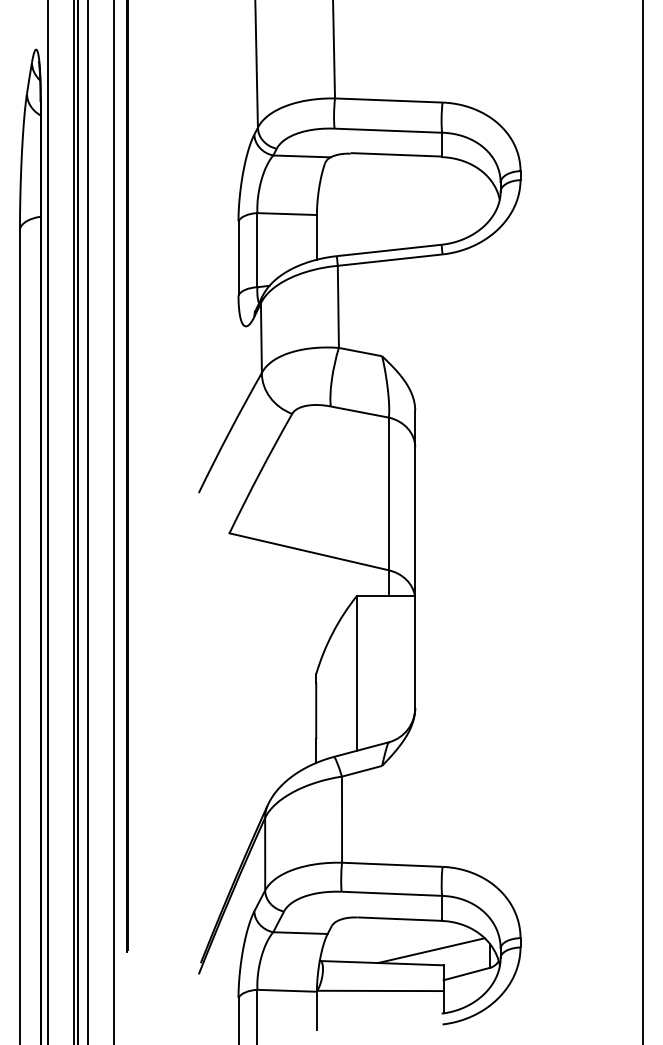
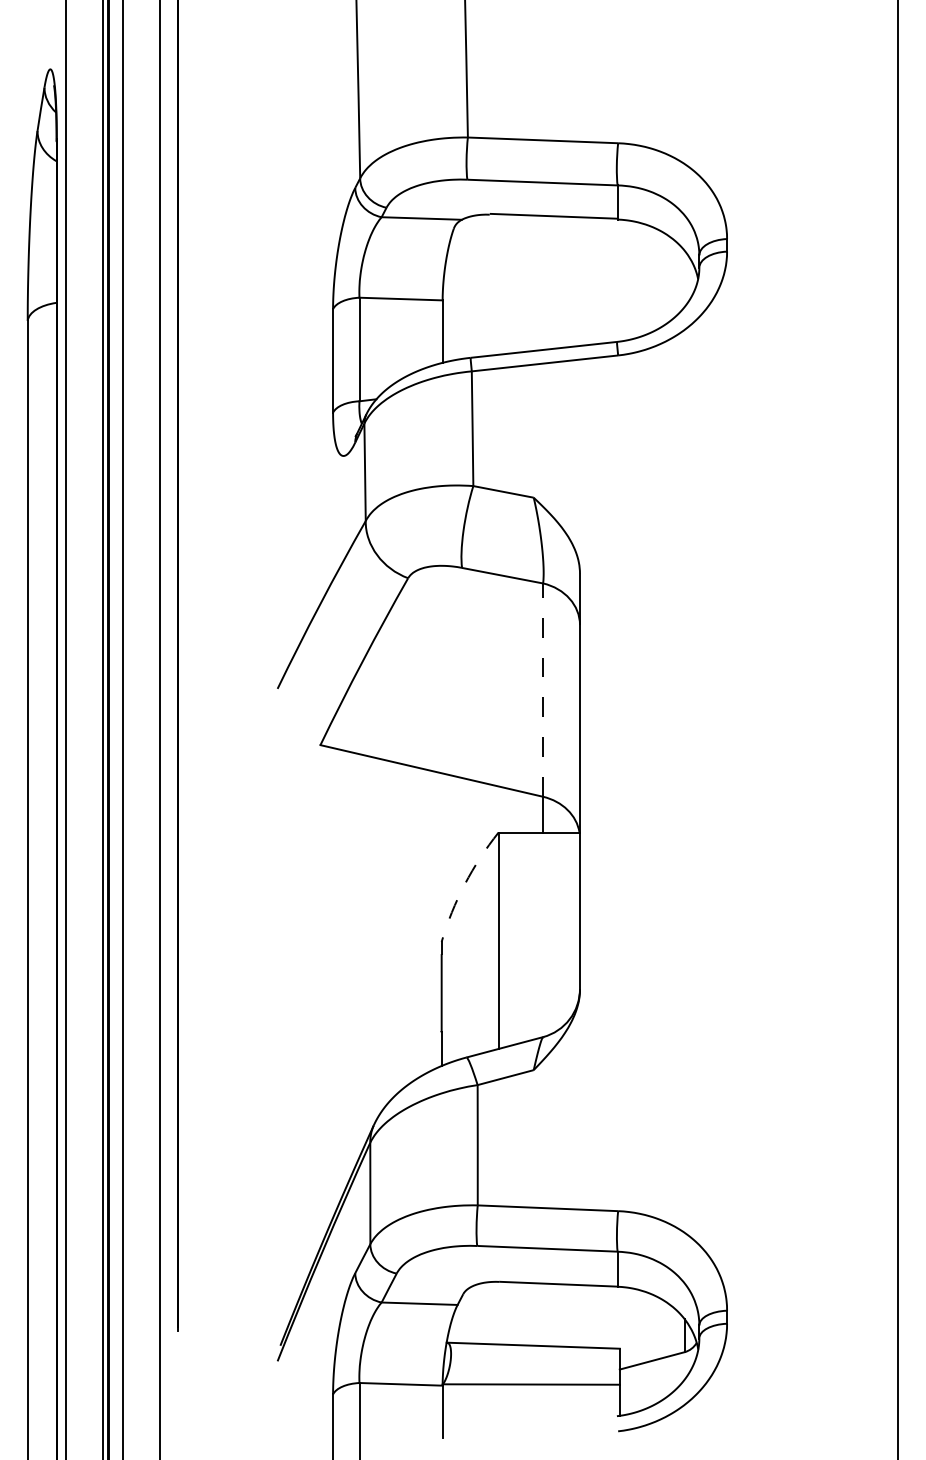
line: (389, 494) -> (543, 690), solid -> dashed
arc: (332, 633) -> (464, 884), solid -> dashed
line: (431, 950) -> (602, 1327), removed

